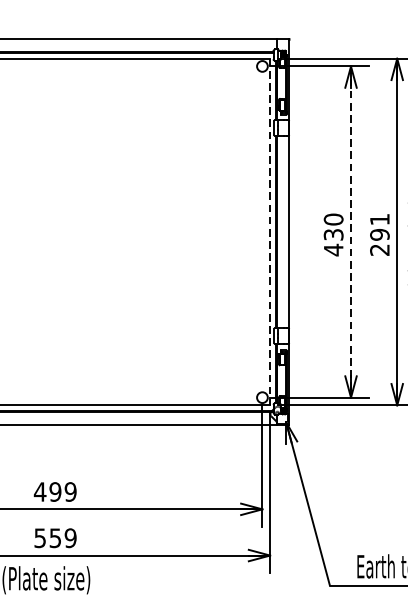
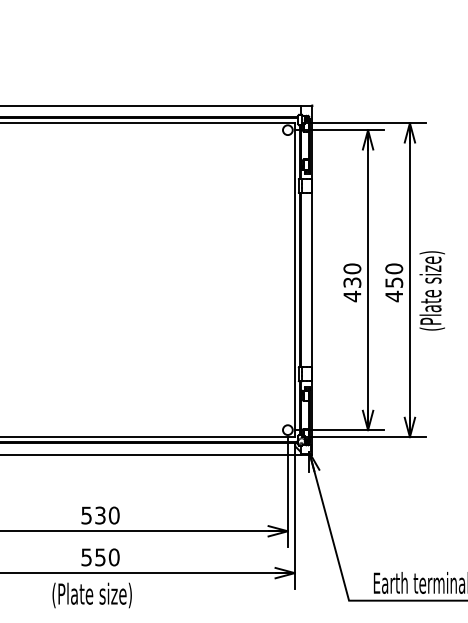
line: (269, 232) -> (294, 280), dashed -> solid
line: (351, 232) -> (368, 280), dashed -> solid
text: (380, 234) -> (394, 282), 291 -> 450
text: (54, 491) -> (99, 515), 499 -> 530
text: (69, 538) -> (113, 557), 559 -> 550

